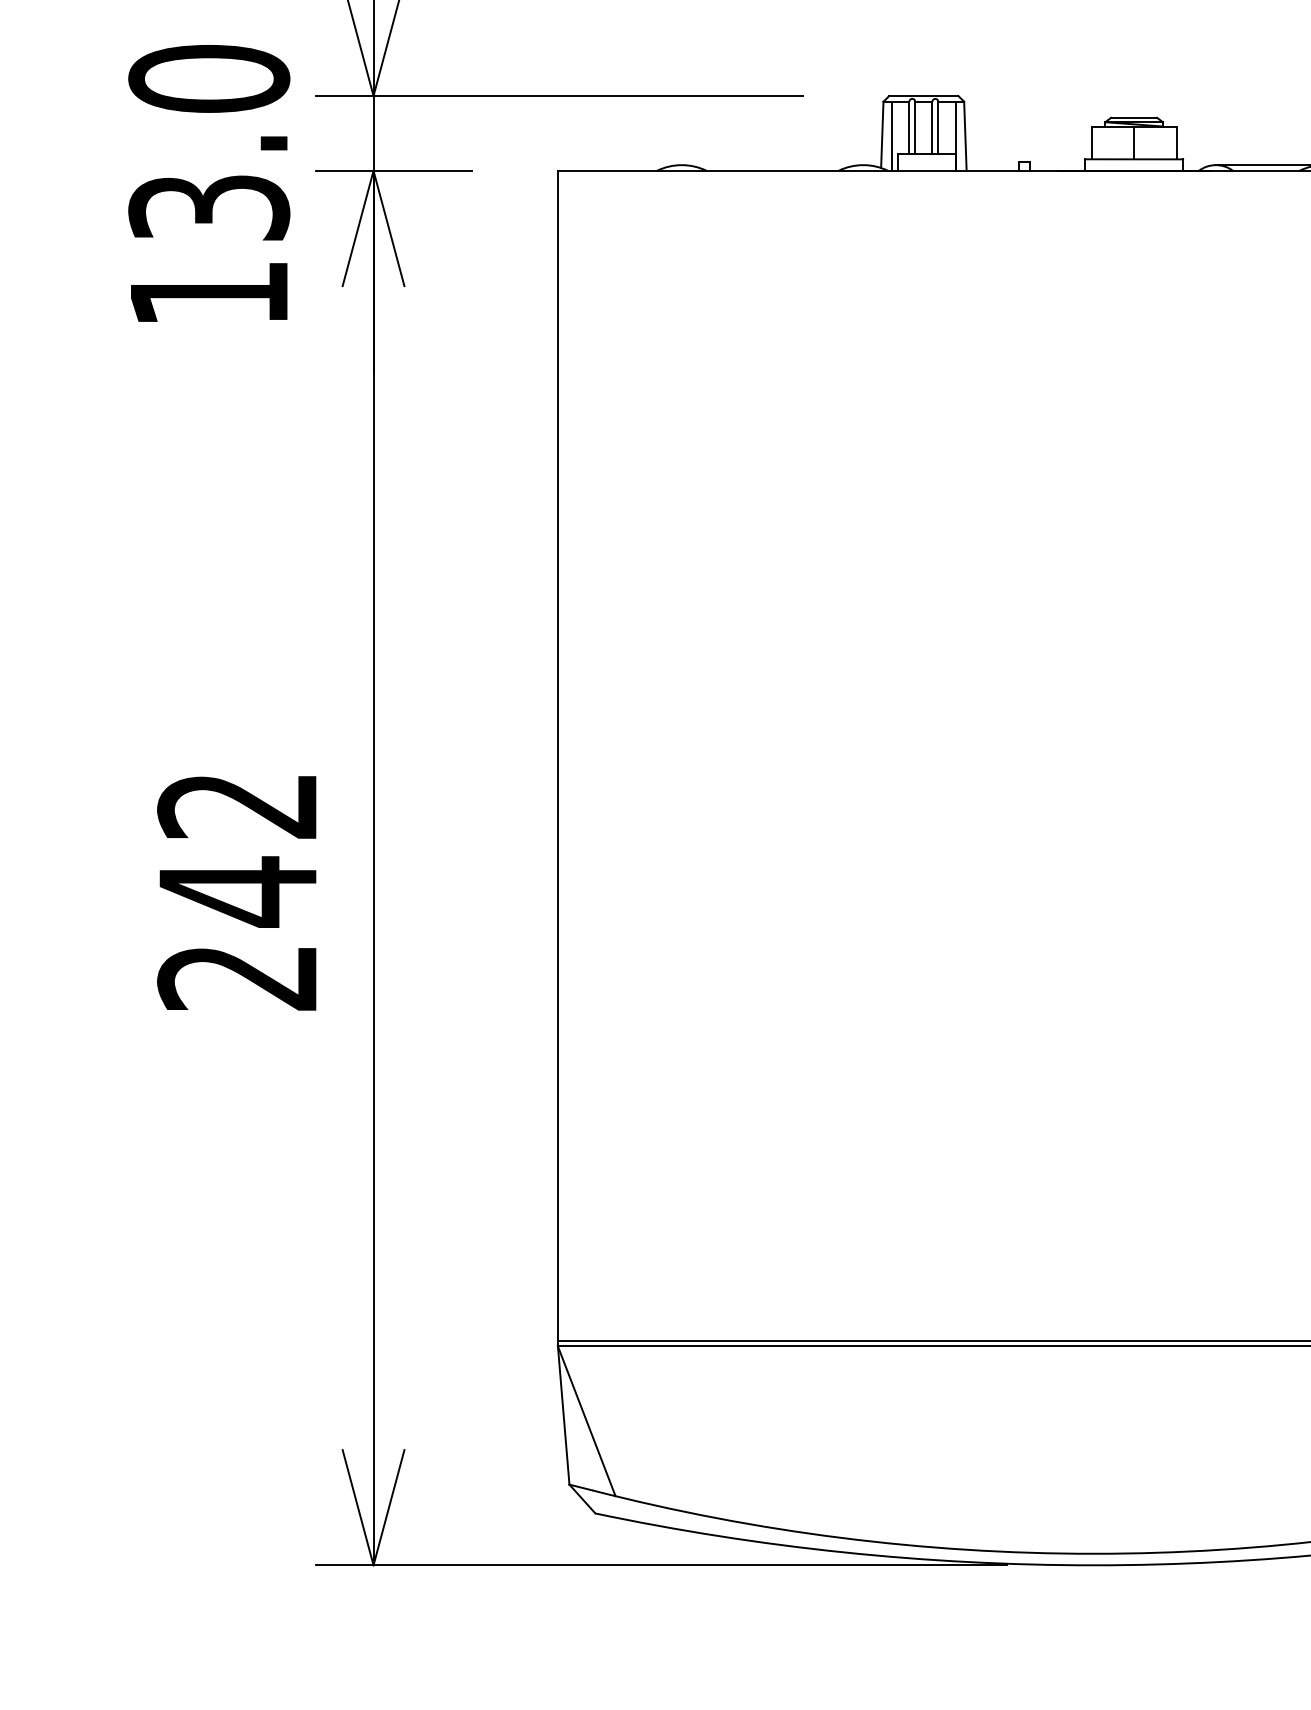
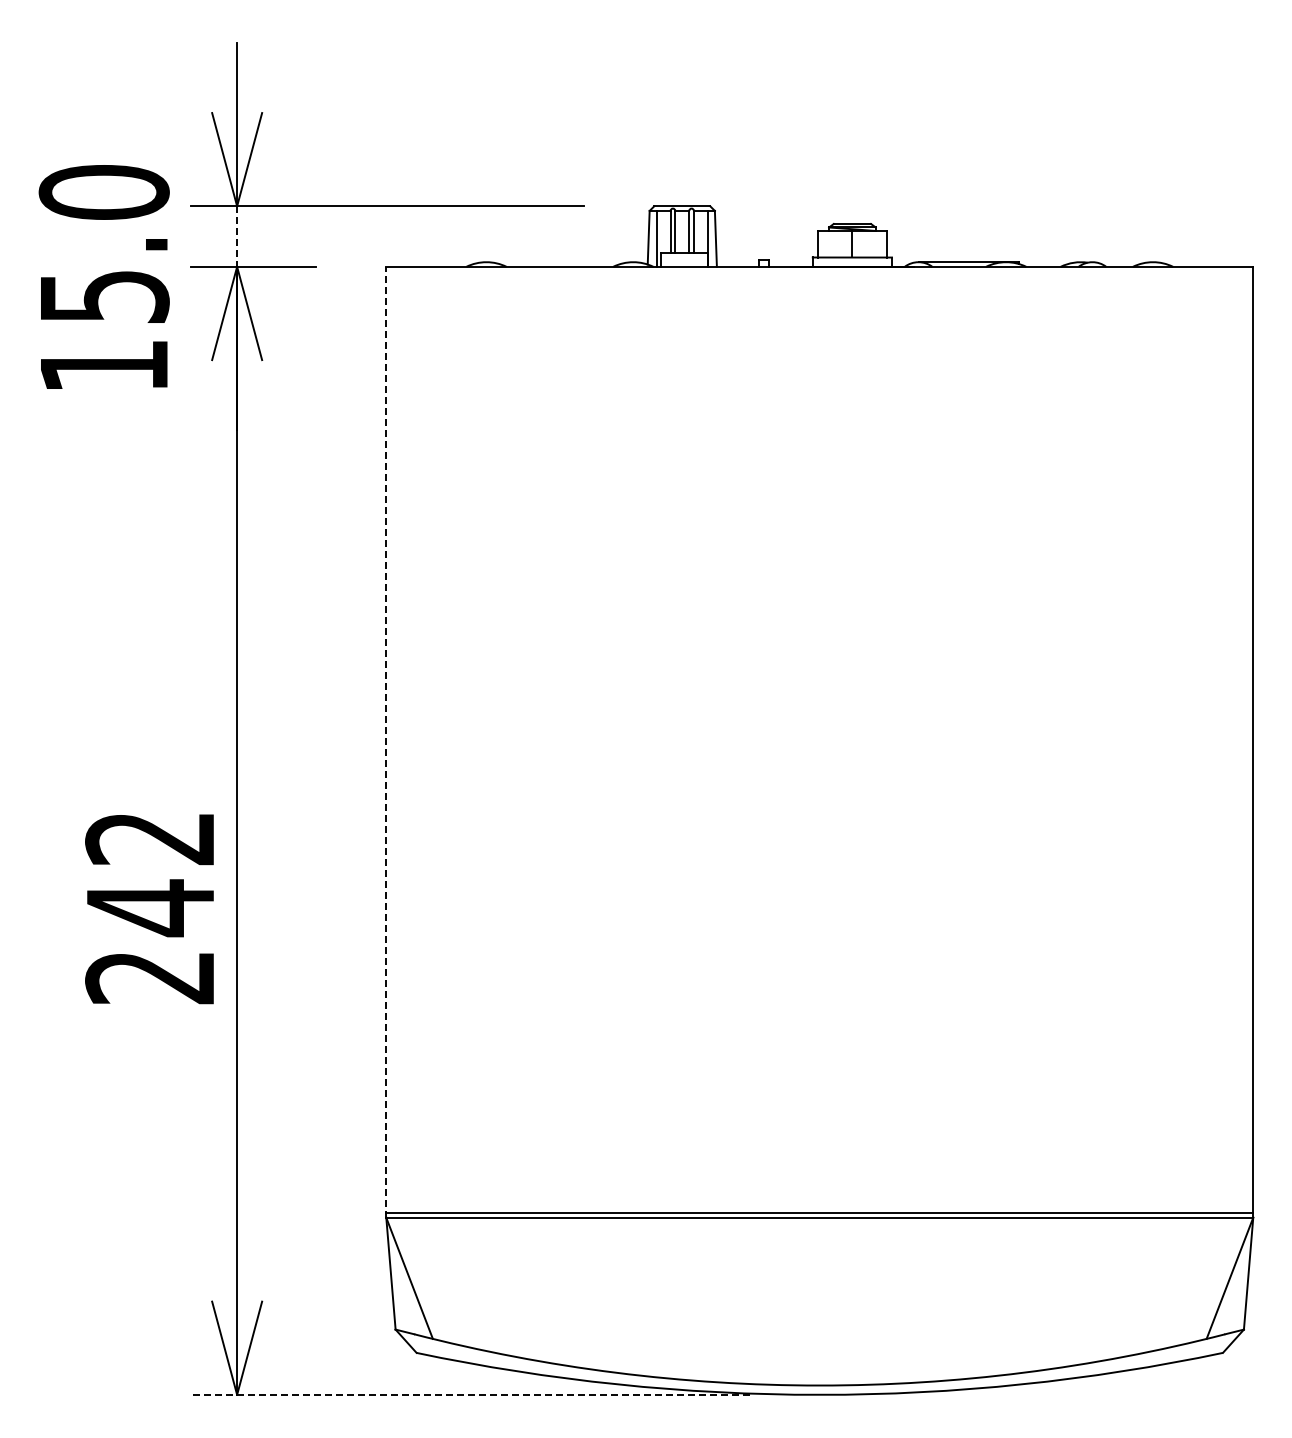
line: (373, 134) -> (237, 237), solid -> dashed
text: (208, 207) -> (103, 296), 13.0 -> 15.0
line: (558, 757) -> (386, 741), solid -> dashed
text: (236, 893) -> (149, 909), moved
line: (662, 1564) -> (470, 1394), solid -> dashed

